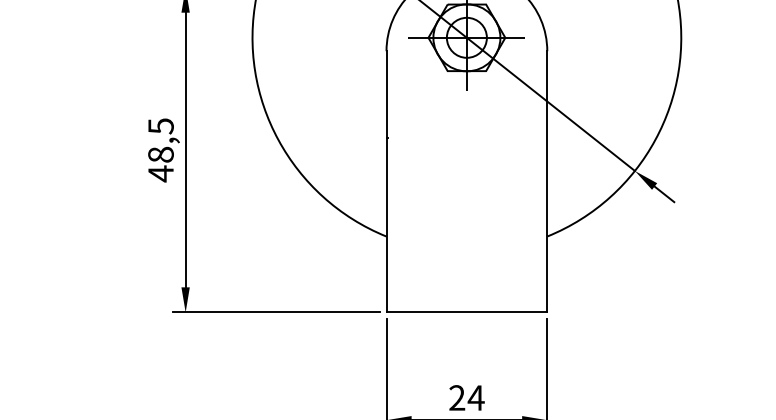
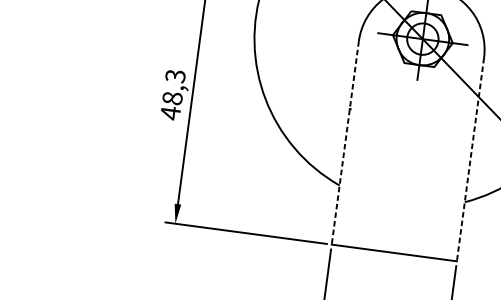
text: (160, 125) -> (175, 75), 48,5 -> 48,3
line: (386, 181) -> (345, 142), solid -> dashed
line: (547, 181) -> (470, 159), solid -> dashed

